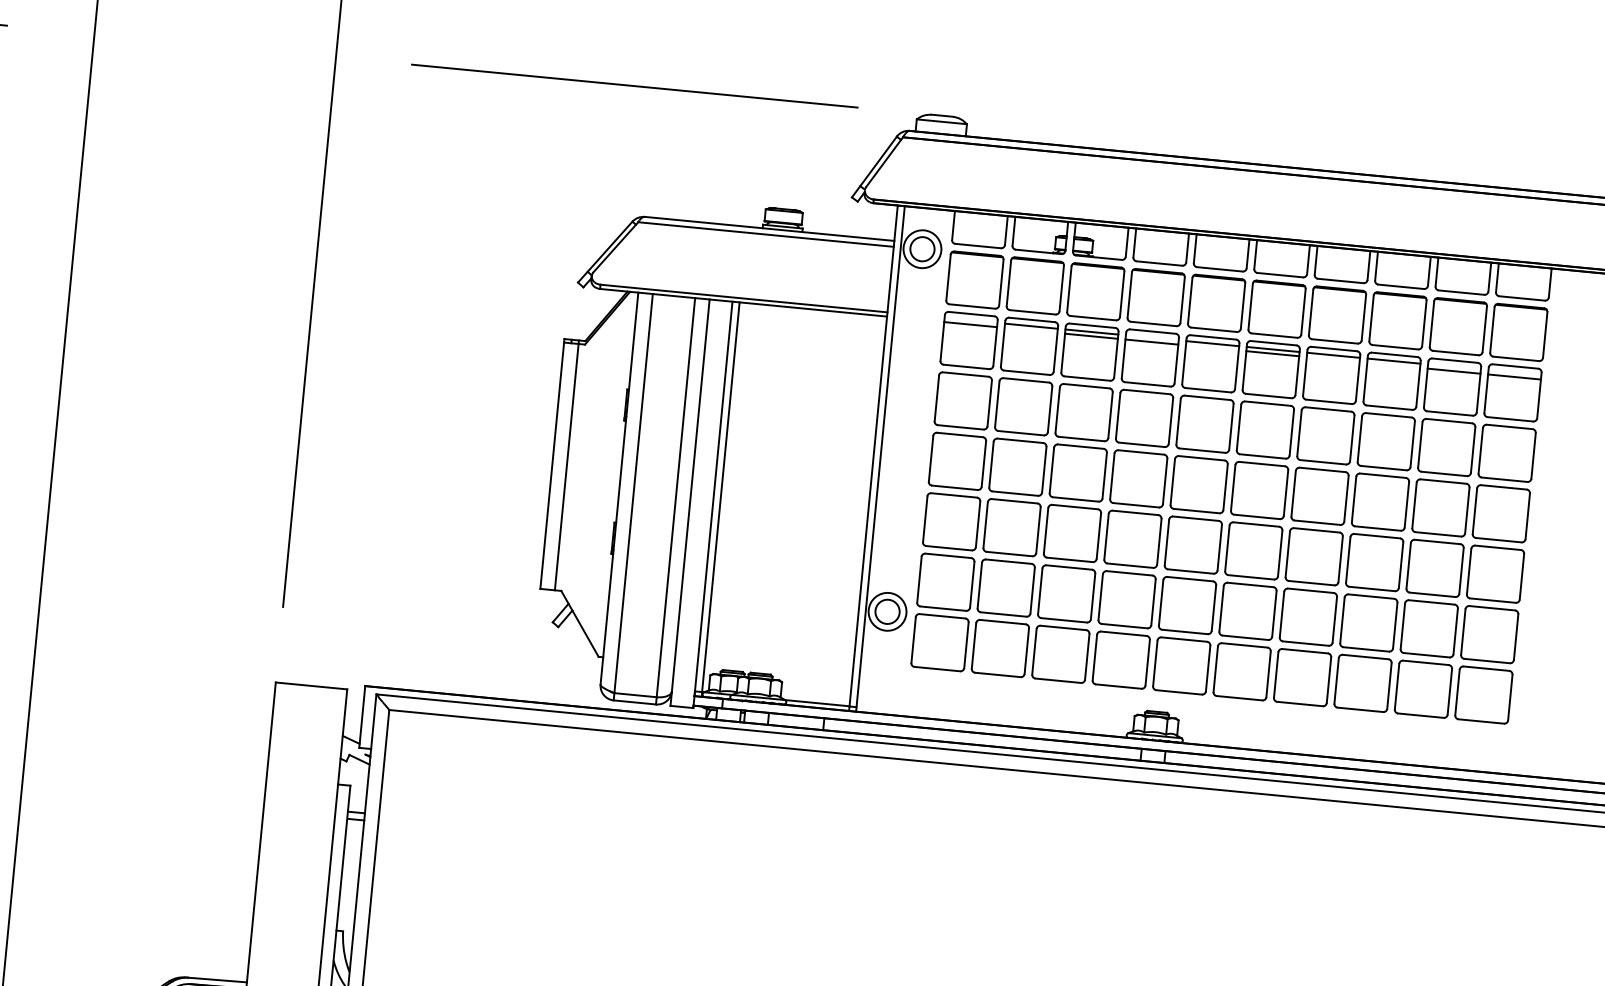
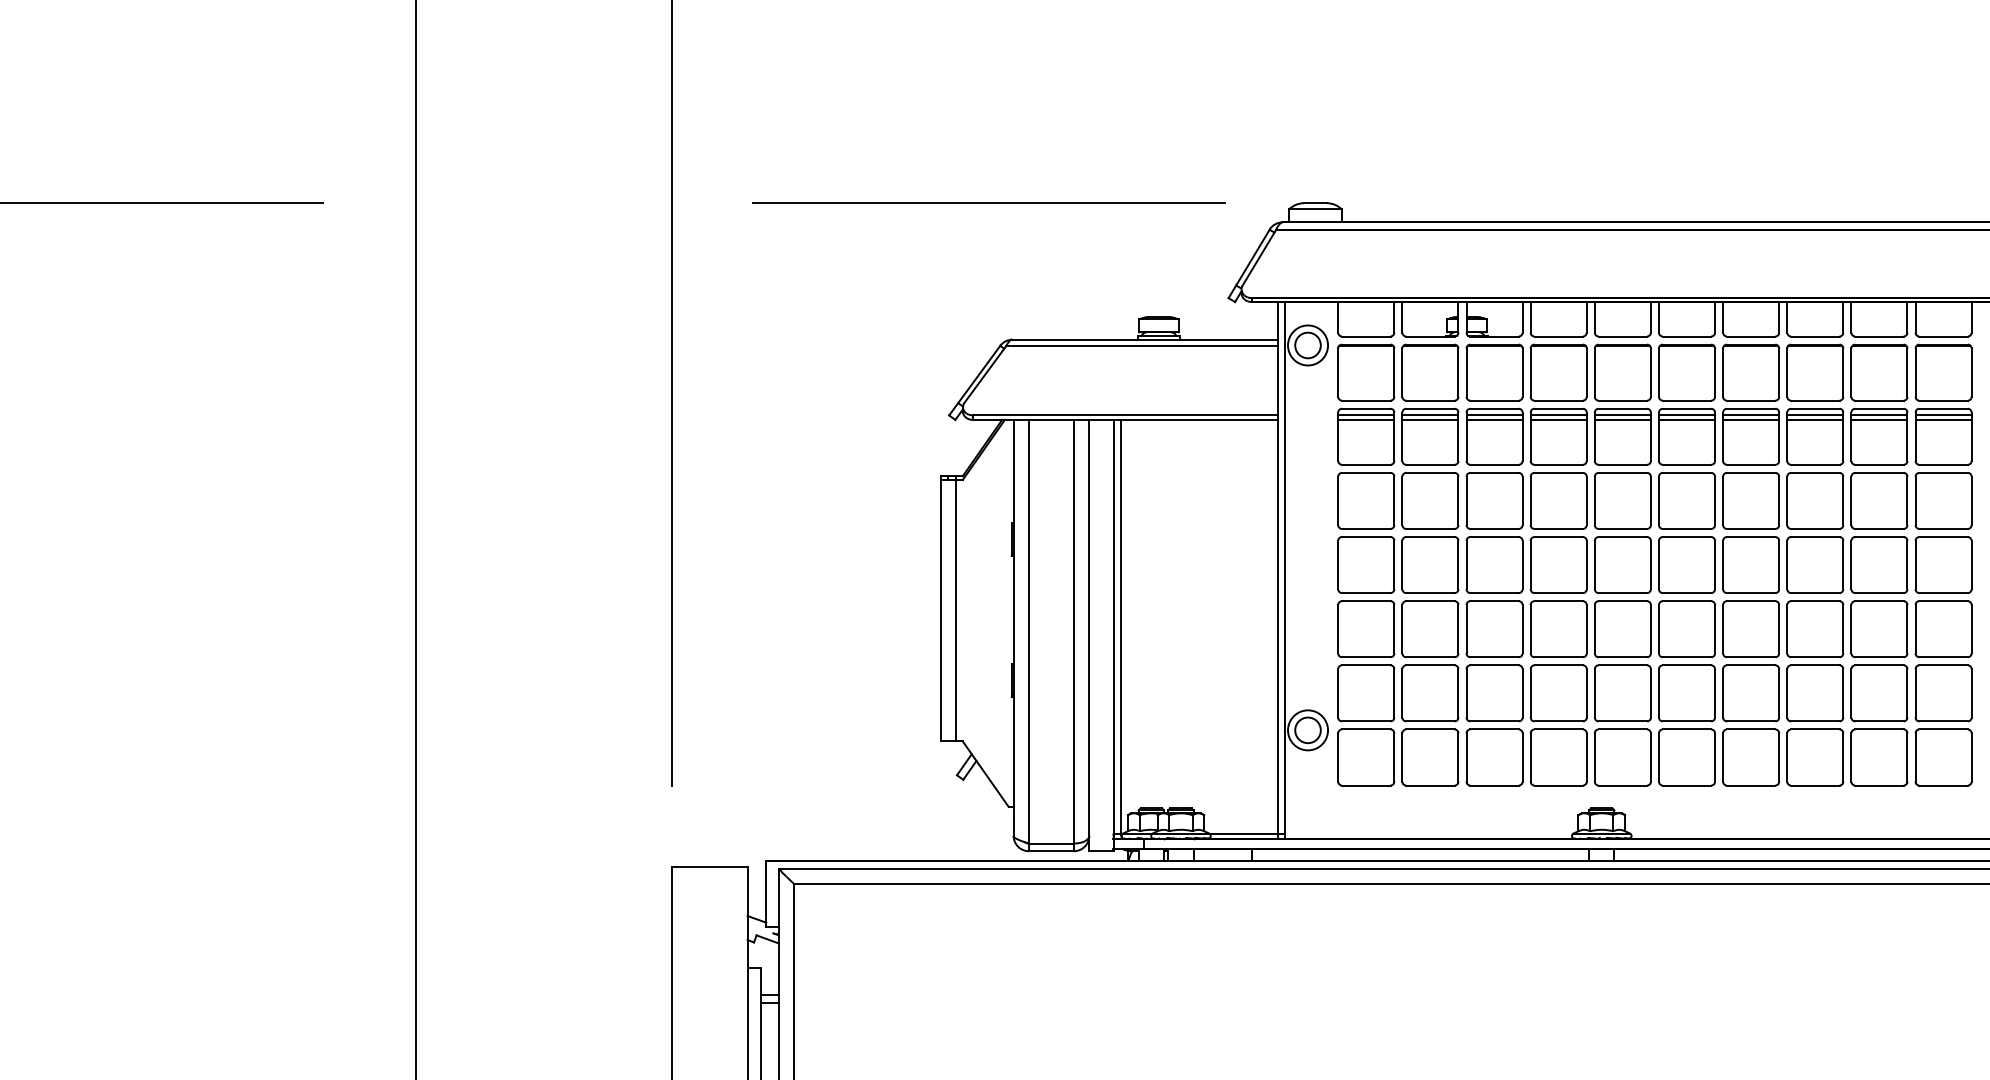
line: (971, 320) -> (1366, 415), added
line: (1031, 330) -> (1430, 419), added
line: (1152, 337) -> (1558, 415), added
line: (1212, 347) -> (1622, 419), added
line: (1333, 359) -> (1751, 419), added
line: (1393, 365) -> (1815, 419), added
line: (1454, 367) -> (1879, 415), added
line: (1514, 372) -> (1943, 415), added

